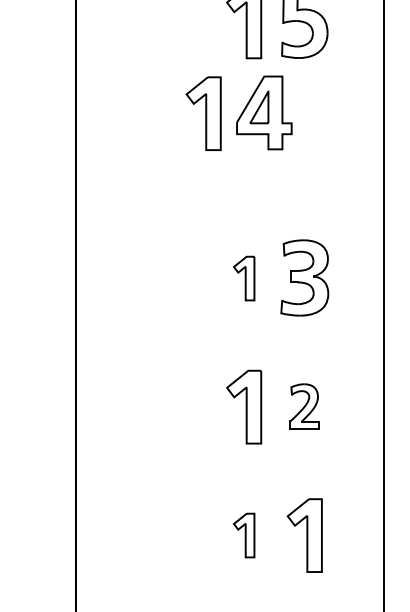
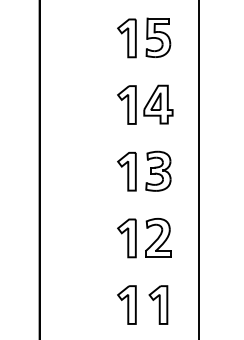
part: (239, 112) -> (145, 104), moved
part: (243, 278) -> (126, 171), size x1.67
part: (304, 405) -> (158, 237), size x1.67
part: (243, 534) -> (126, 304), size x1.67

